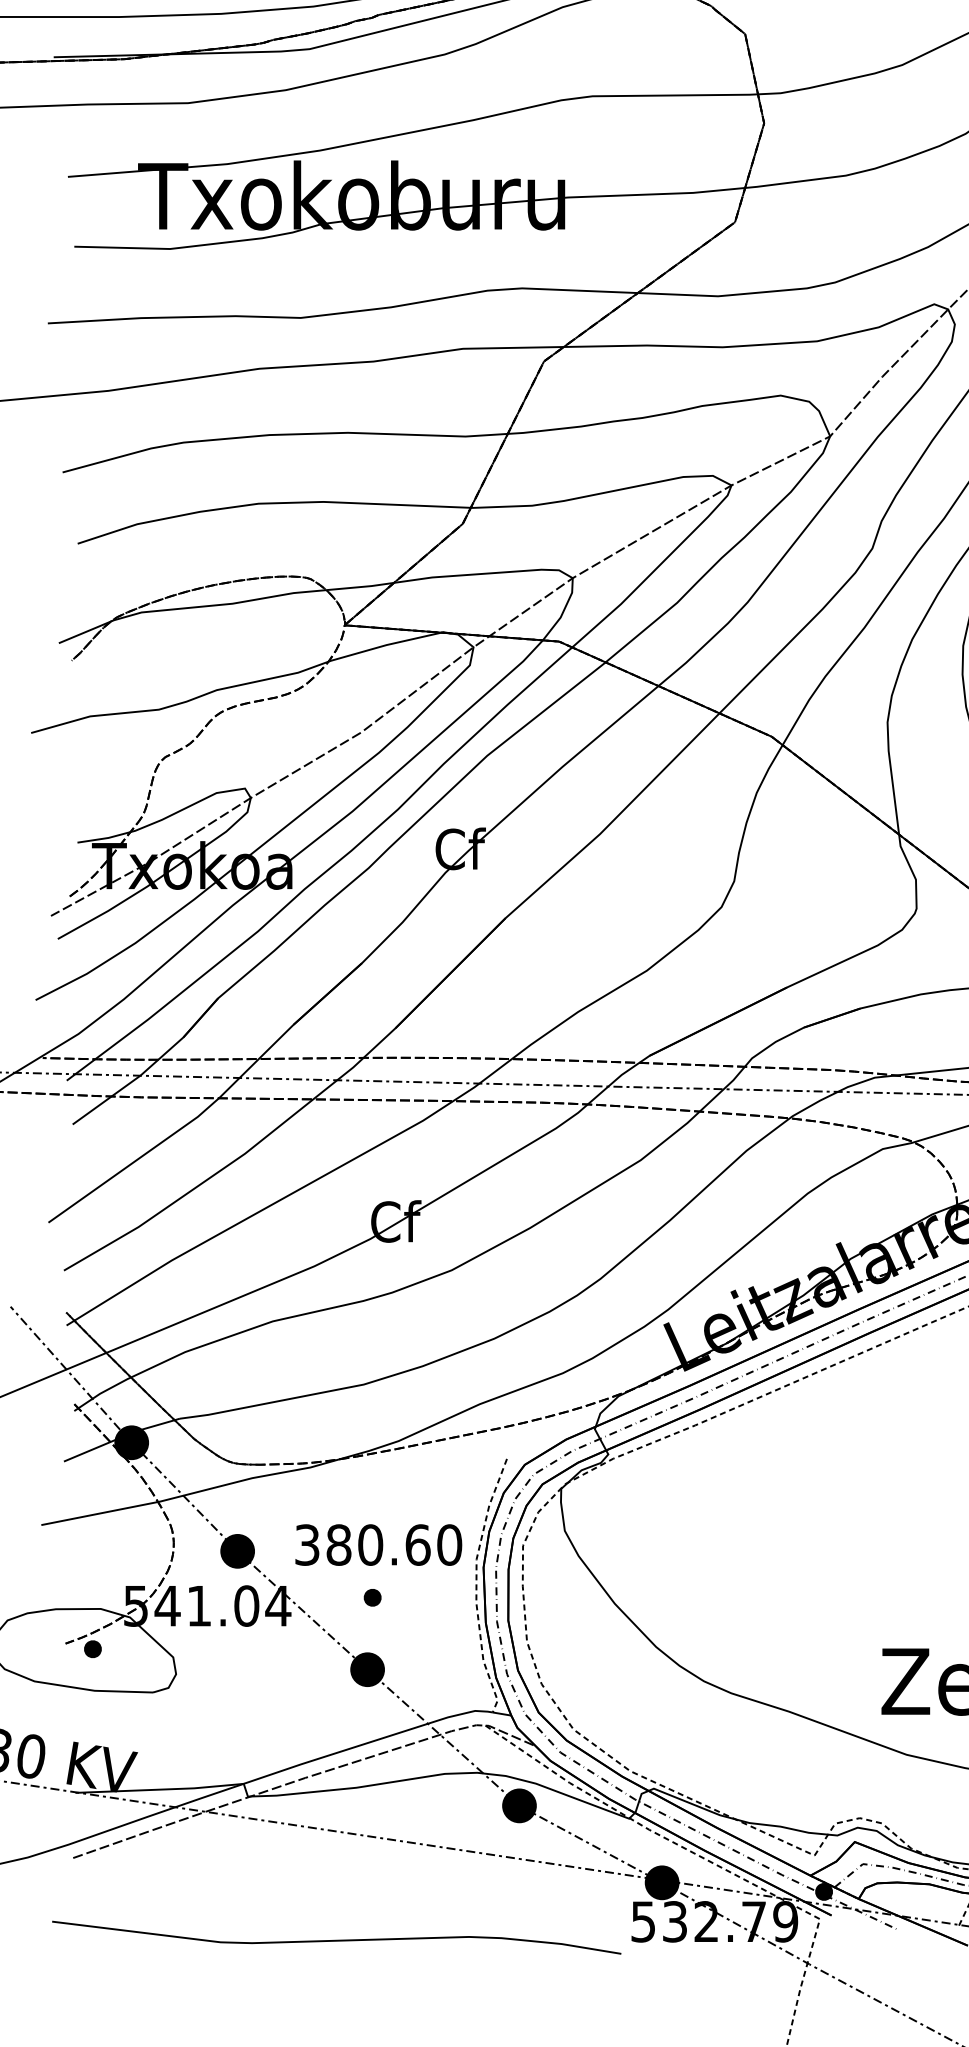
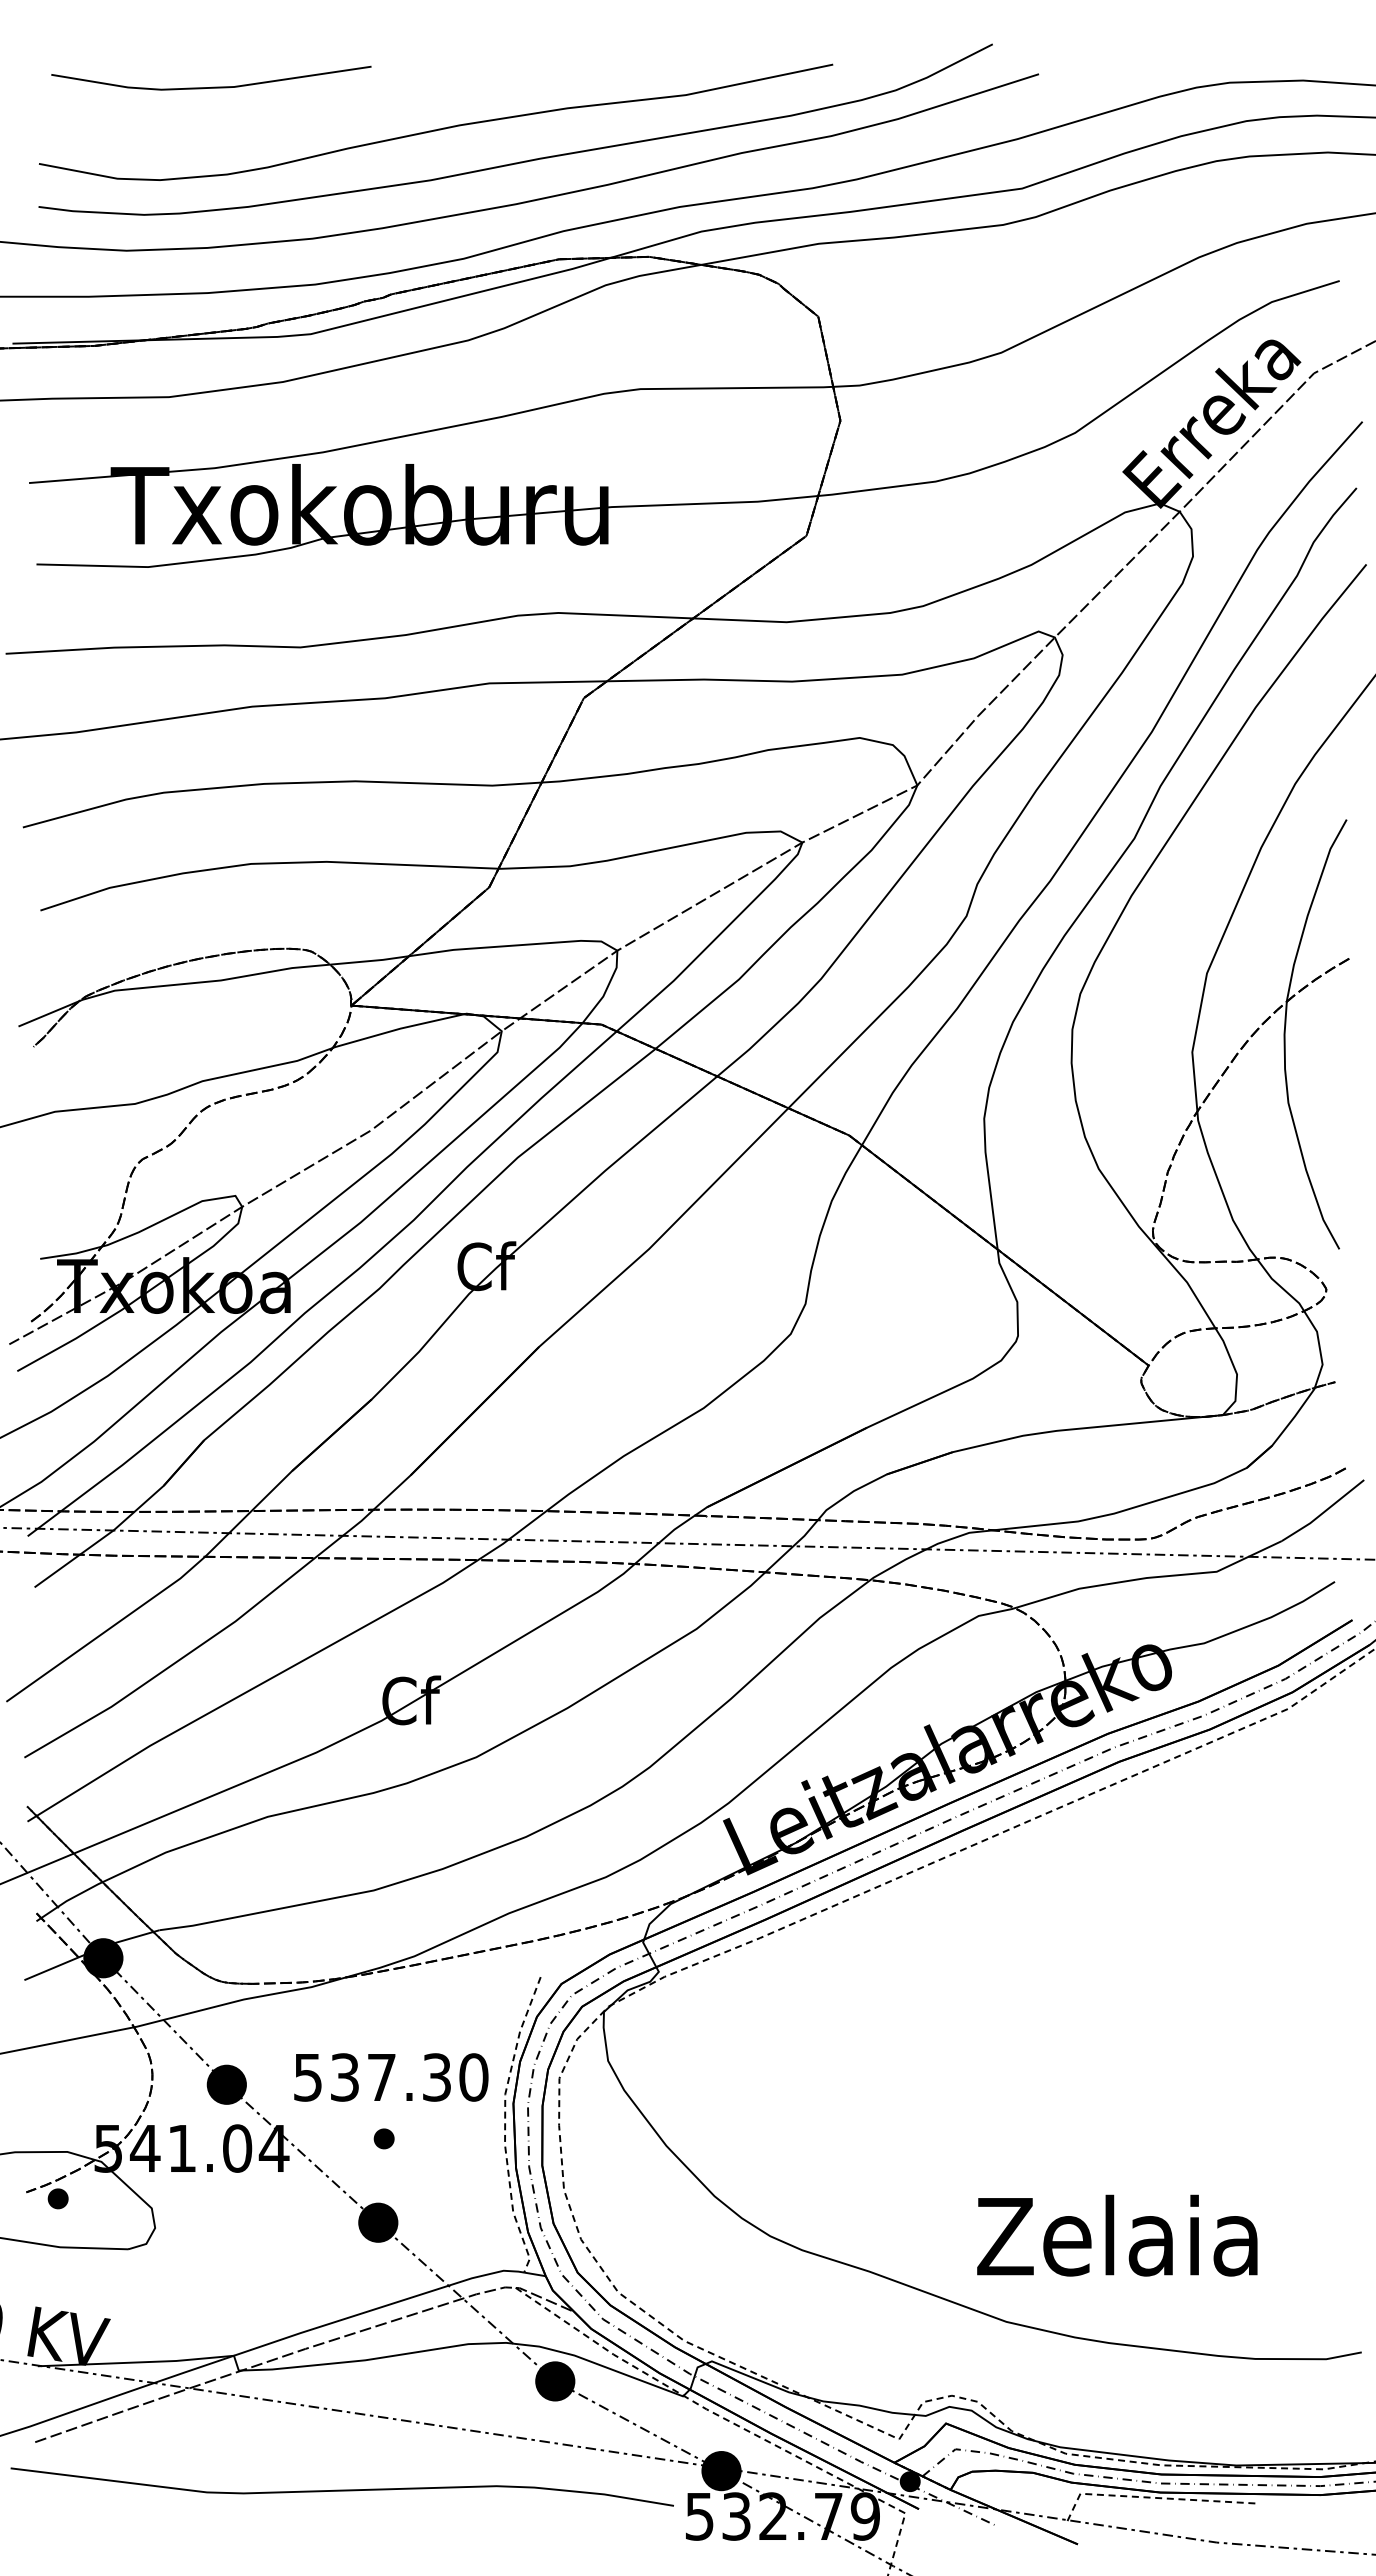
text: (362, 1545) -> (372, 2077), 380.60 -> 537.30
curve: (336, 1939) -> (341, 2489), moved

